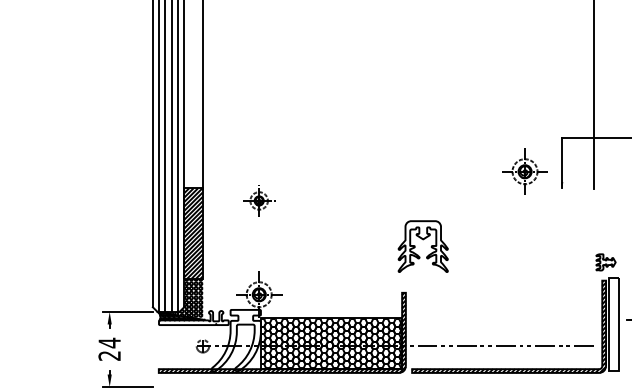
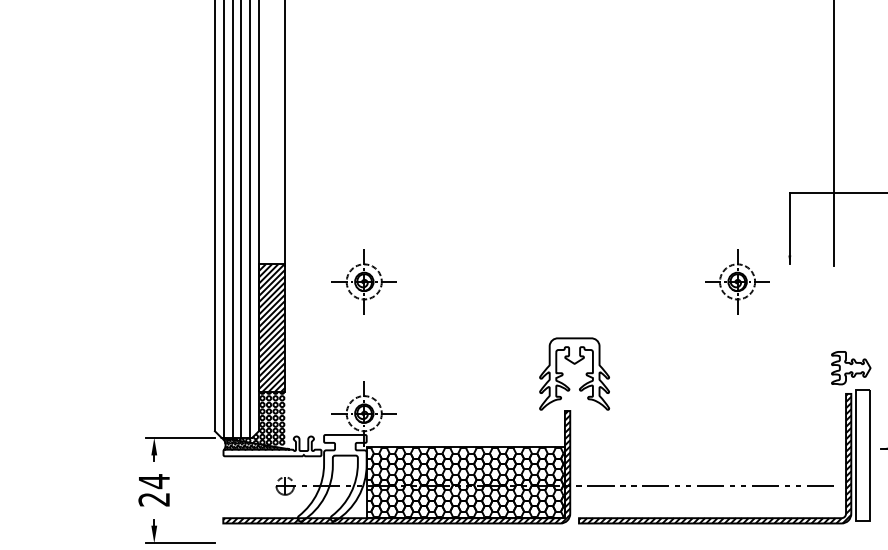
part: (525, 171) -> (737, 281), moved
part: (258, 200) -> (363, 281), size x1.43
part: (423, 239) -> (574, 364), moved
part: (606, 262) -> (851, 368), size x1.43

